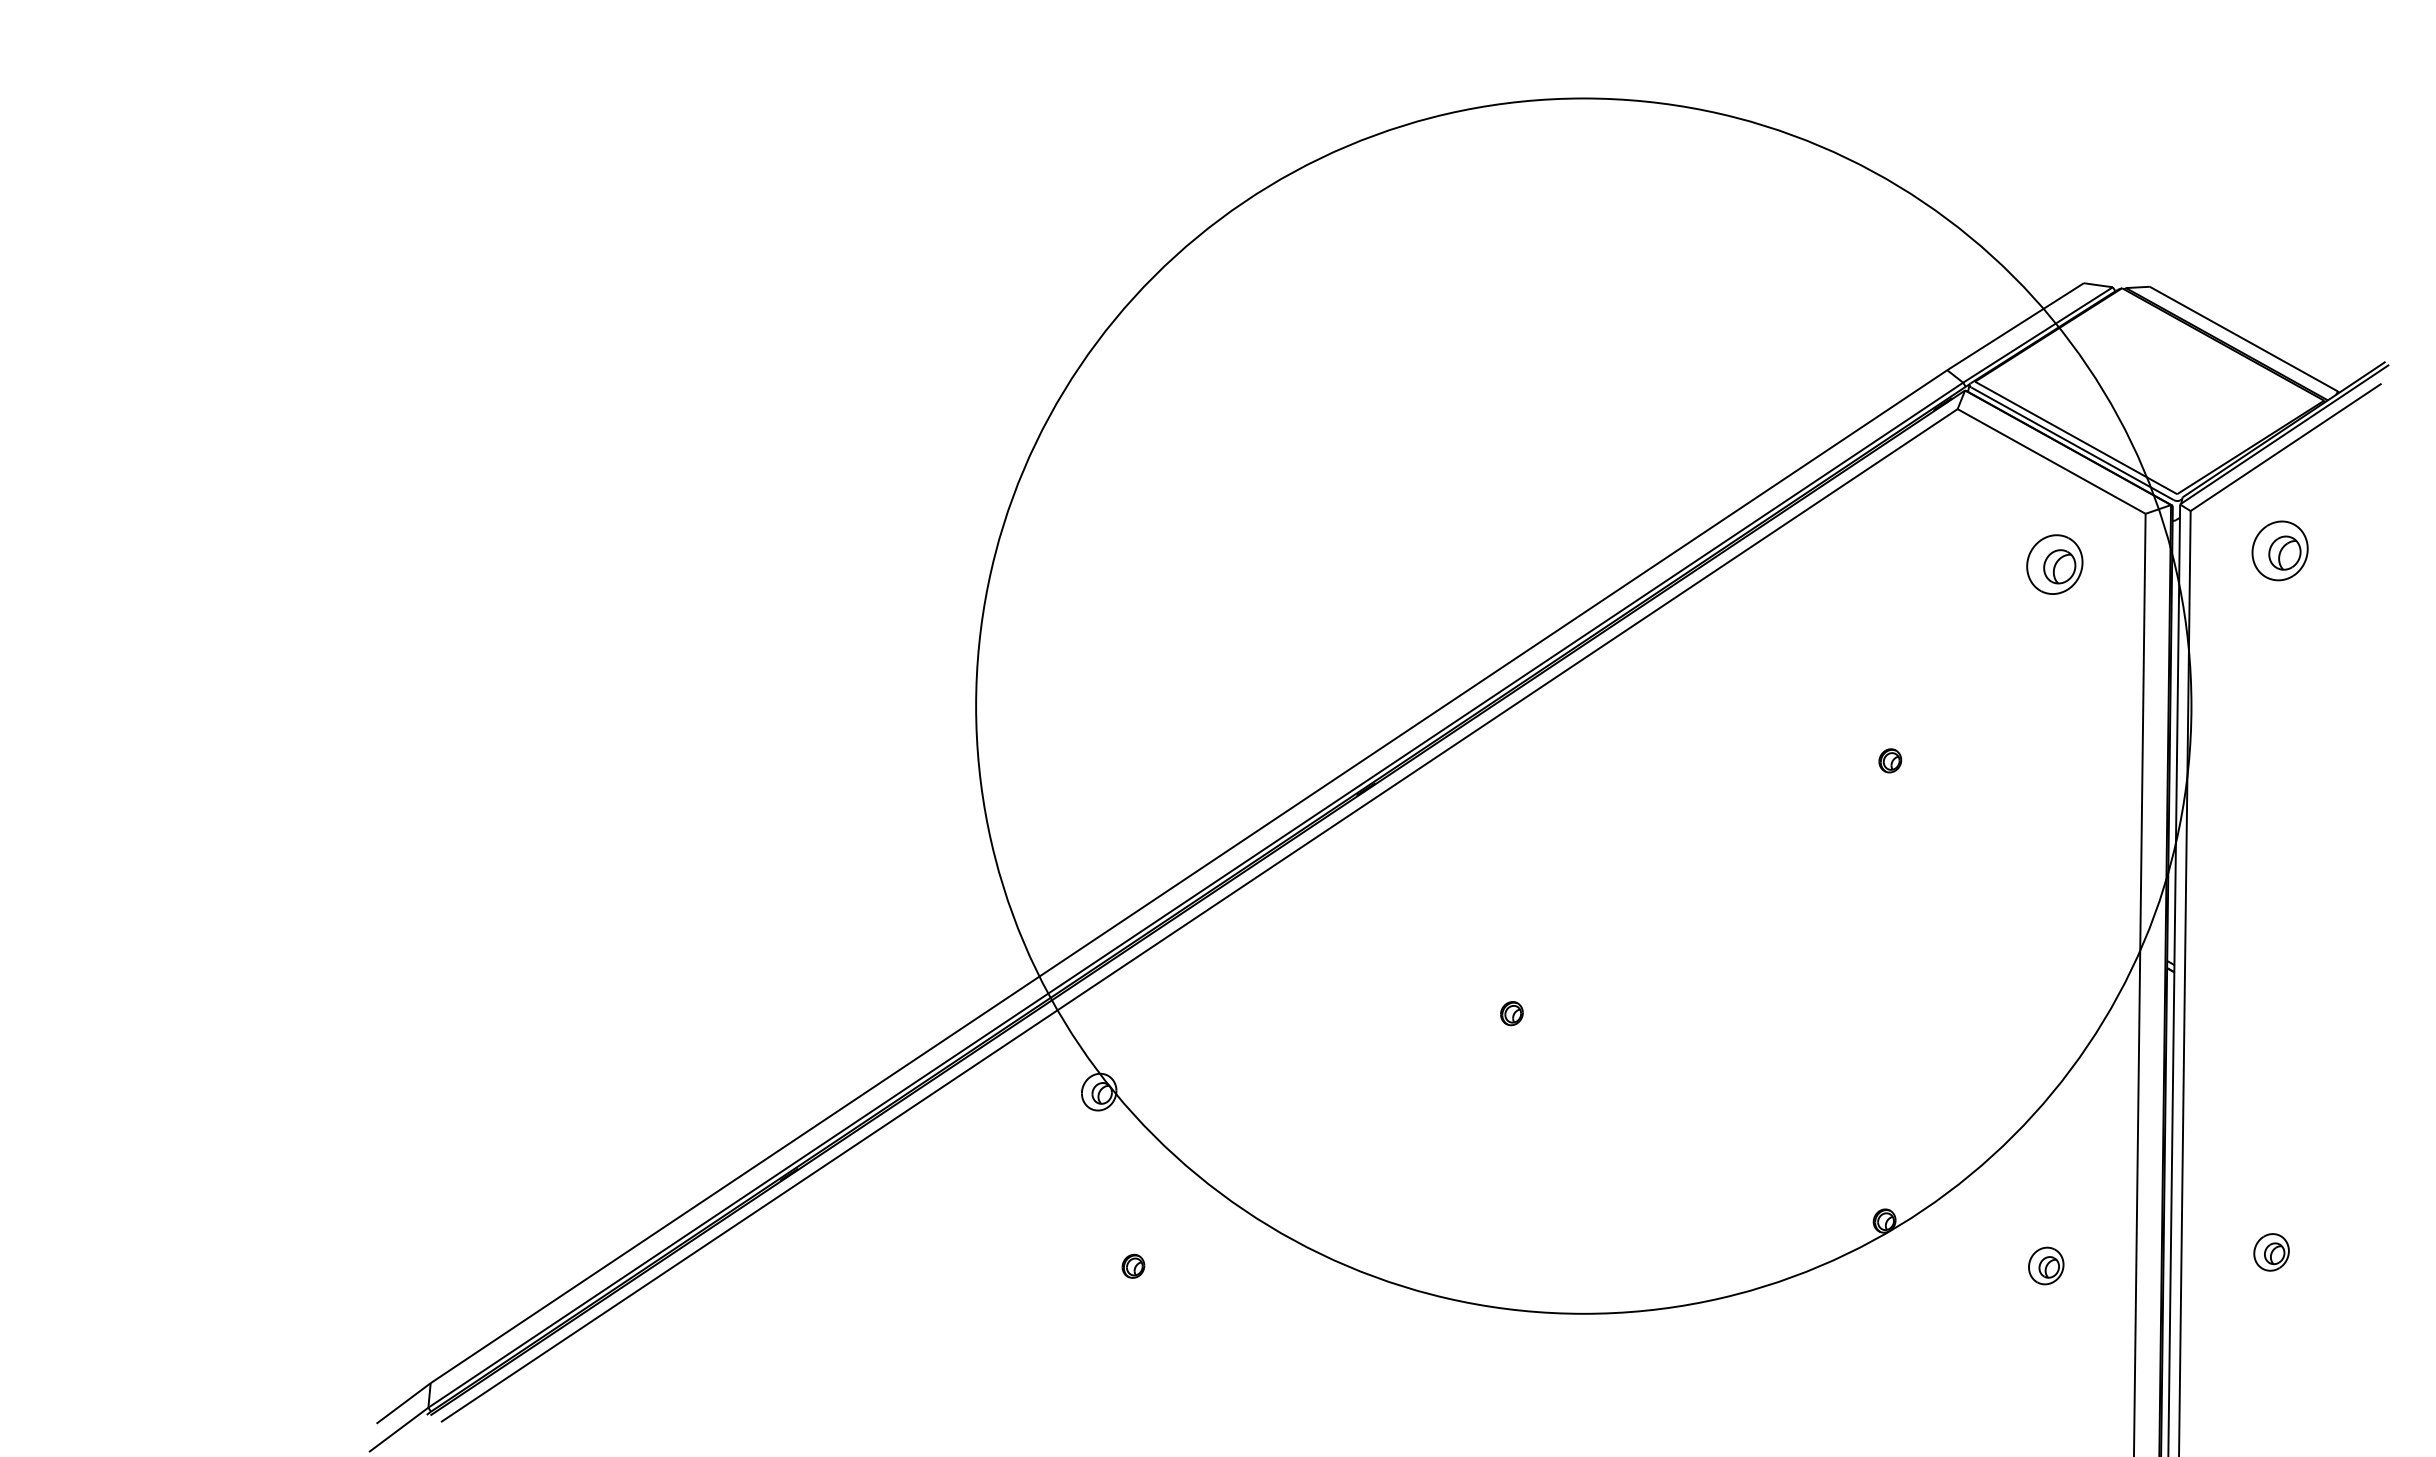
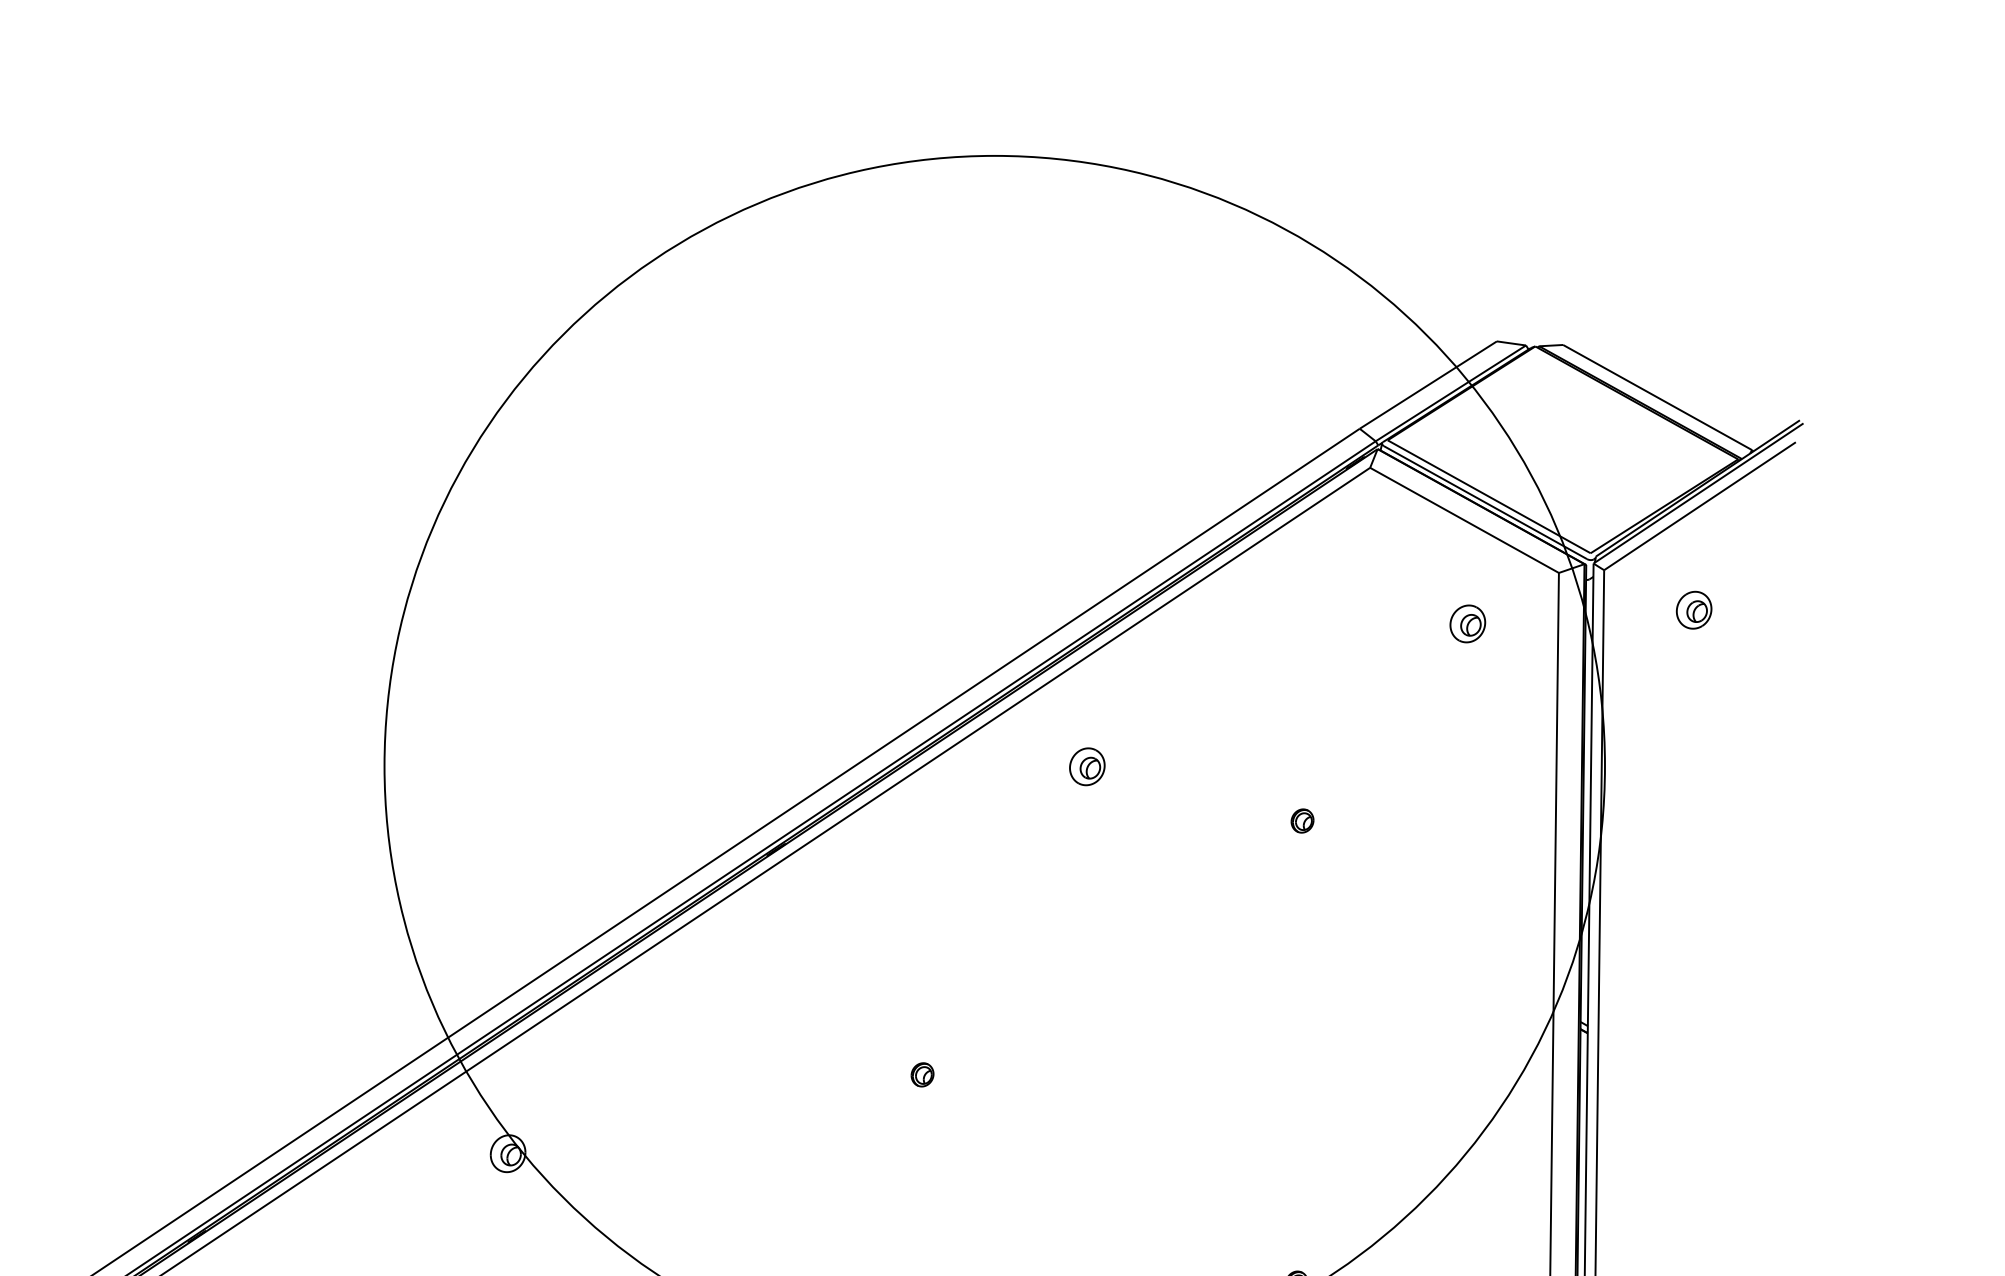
part: (2280, 550) -> (1694, 609), size x0.62
part: (2054, 564) -> (1467, 623), size x0.62
part: (1675, 706) -> (1086, 766), added

